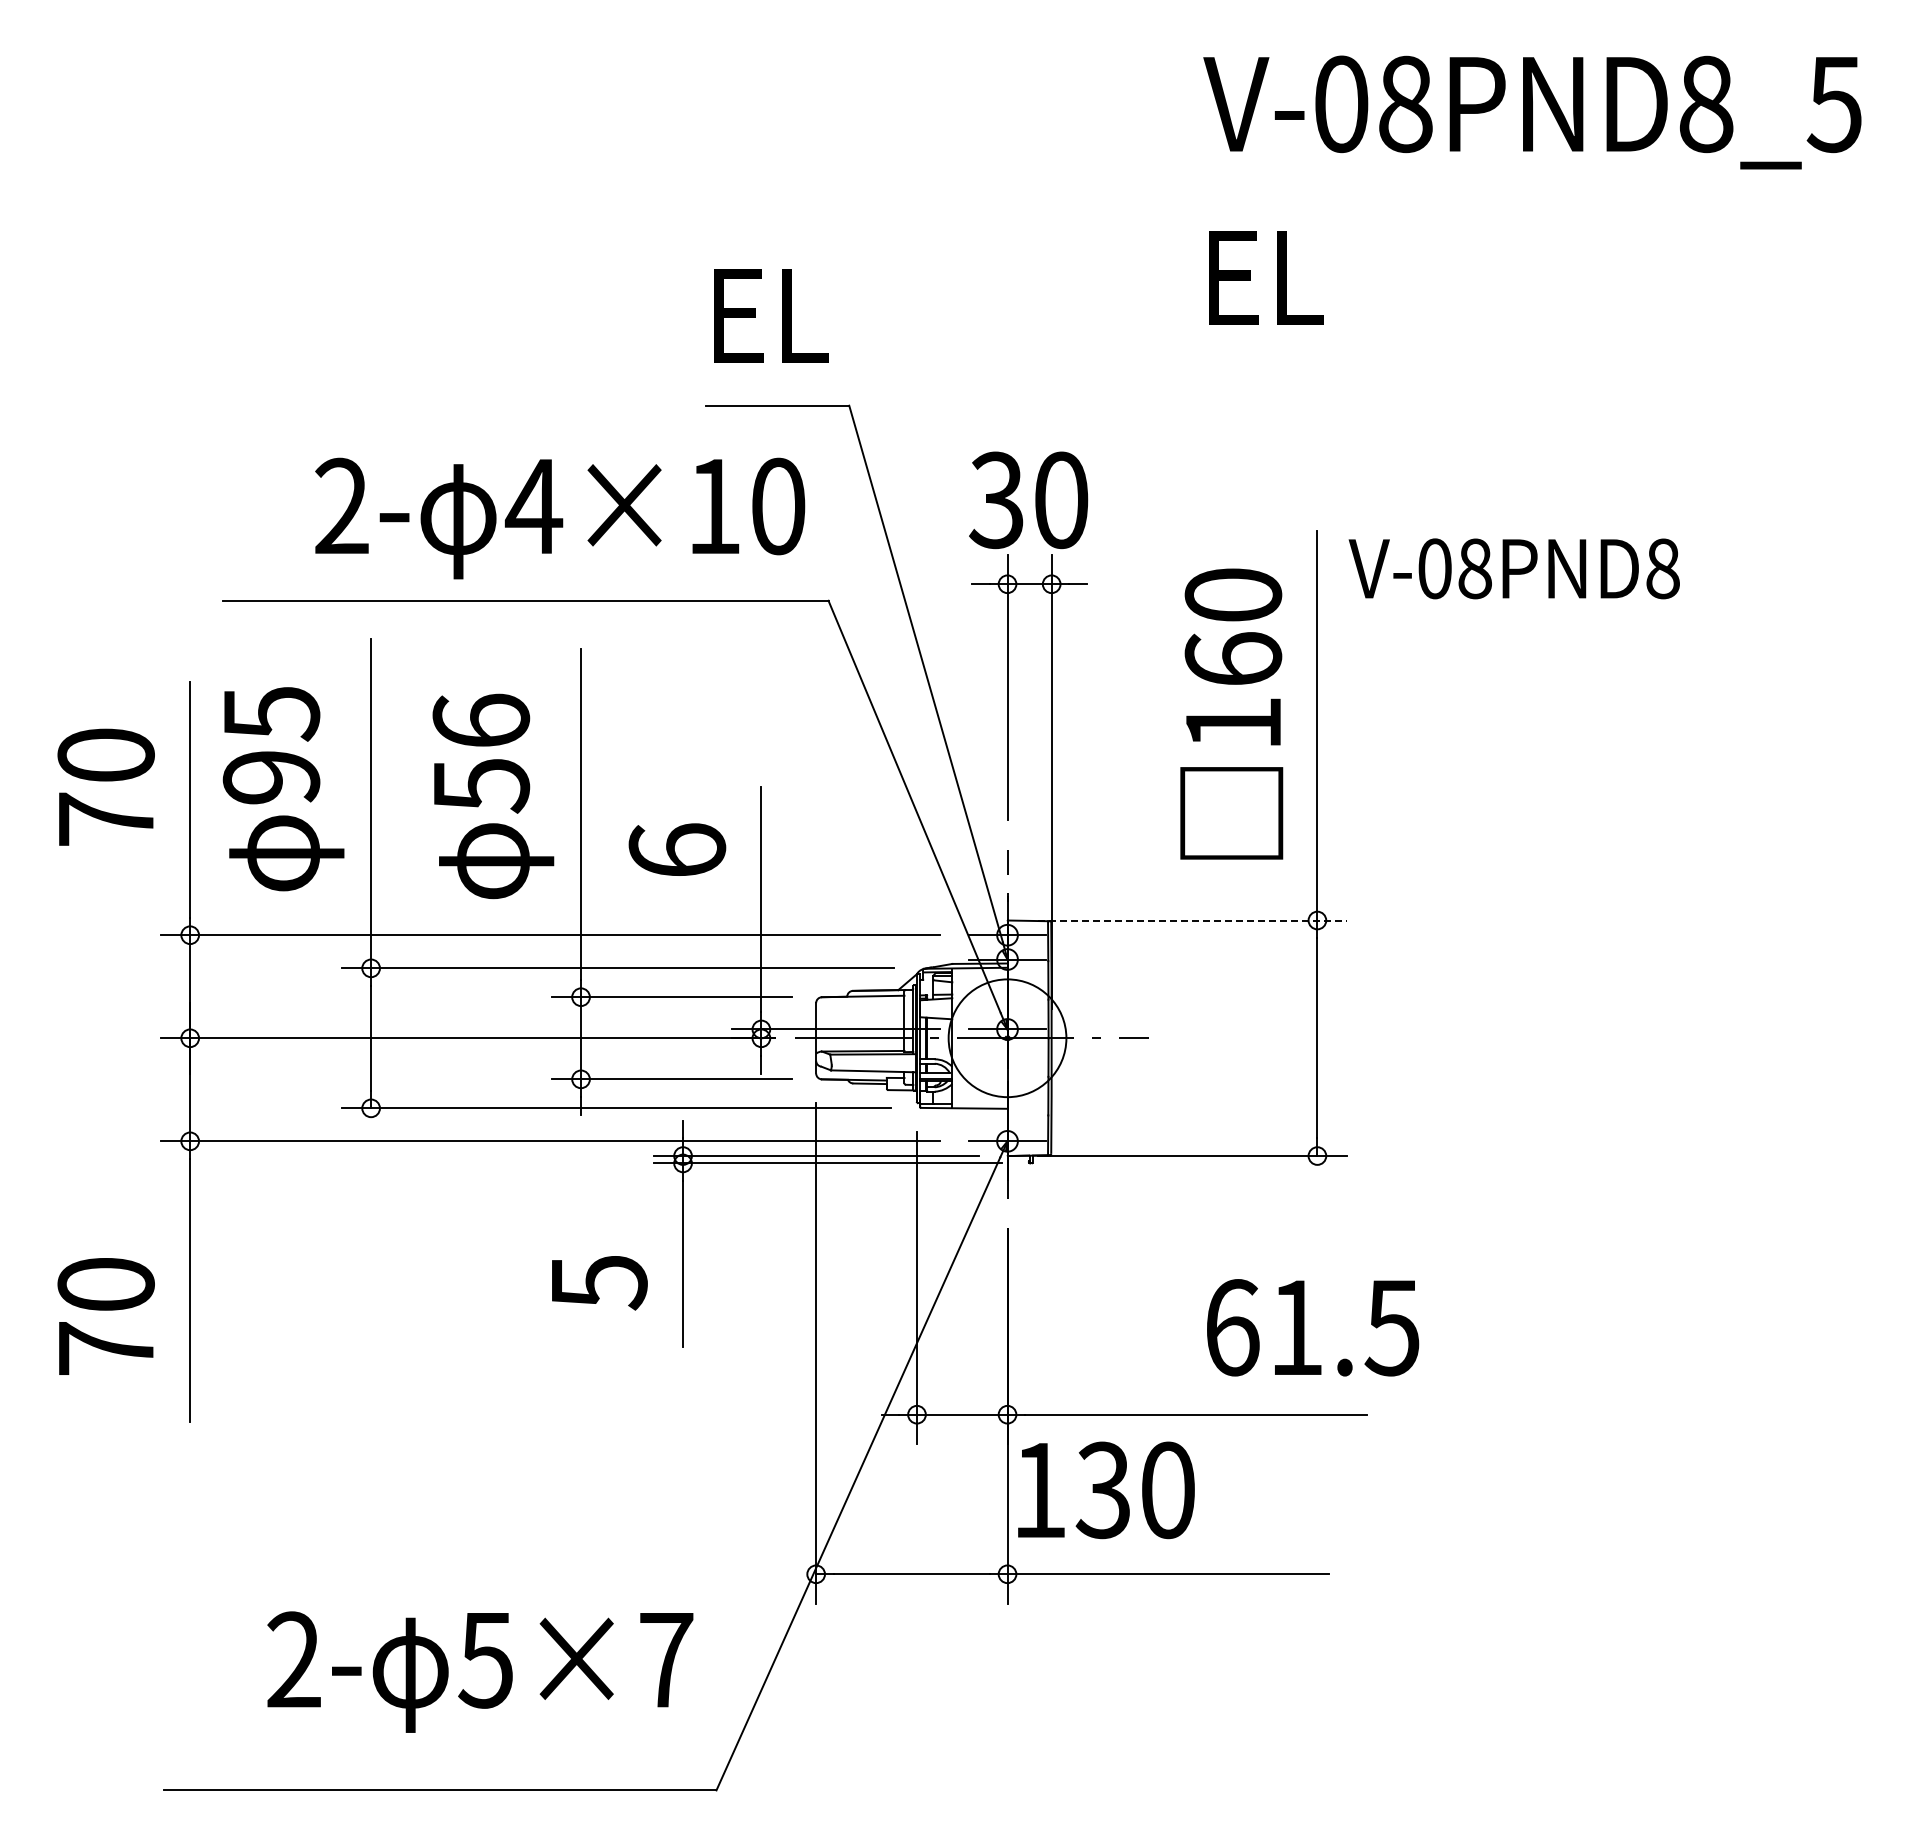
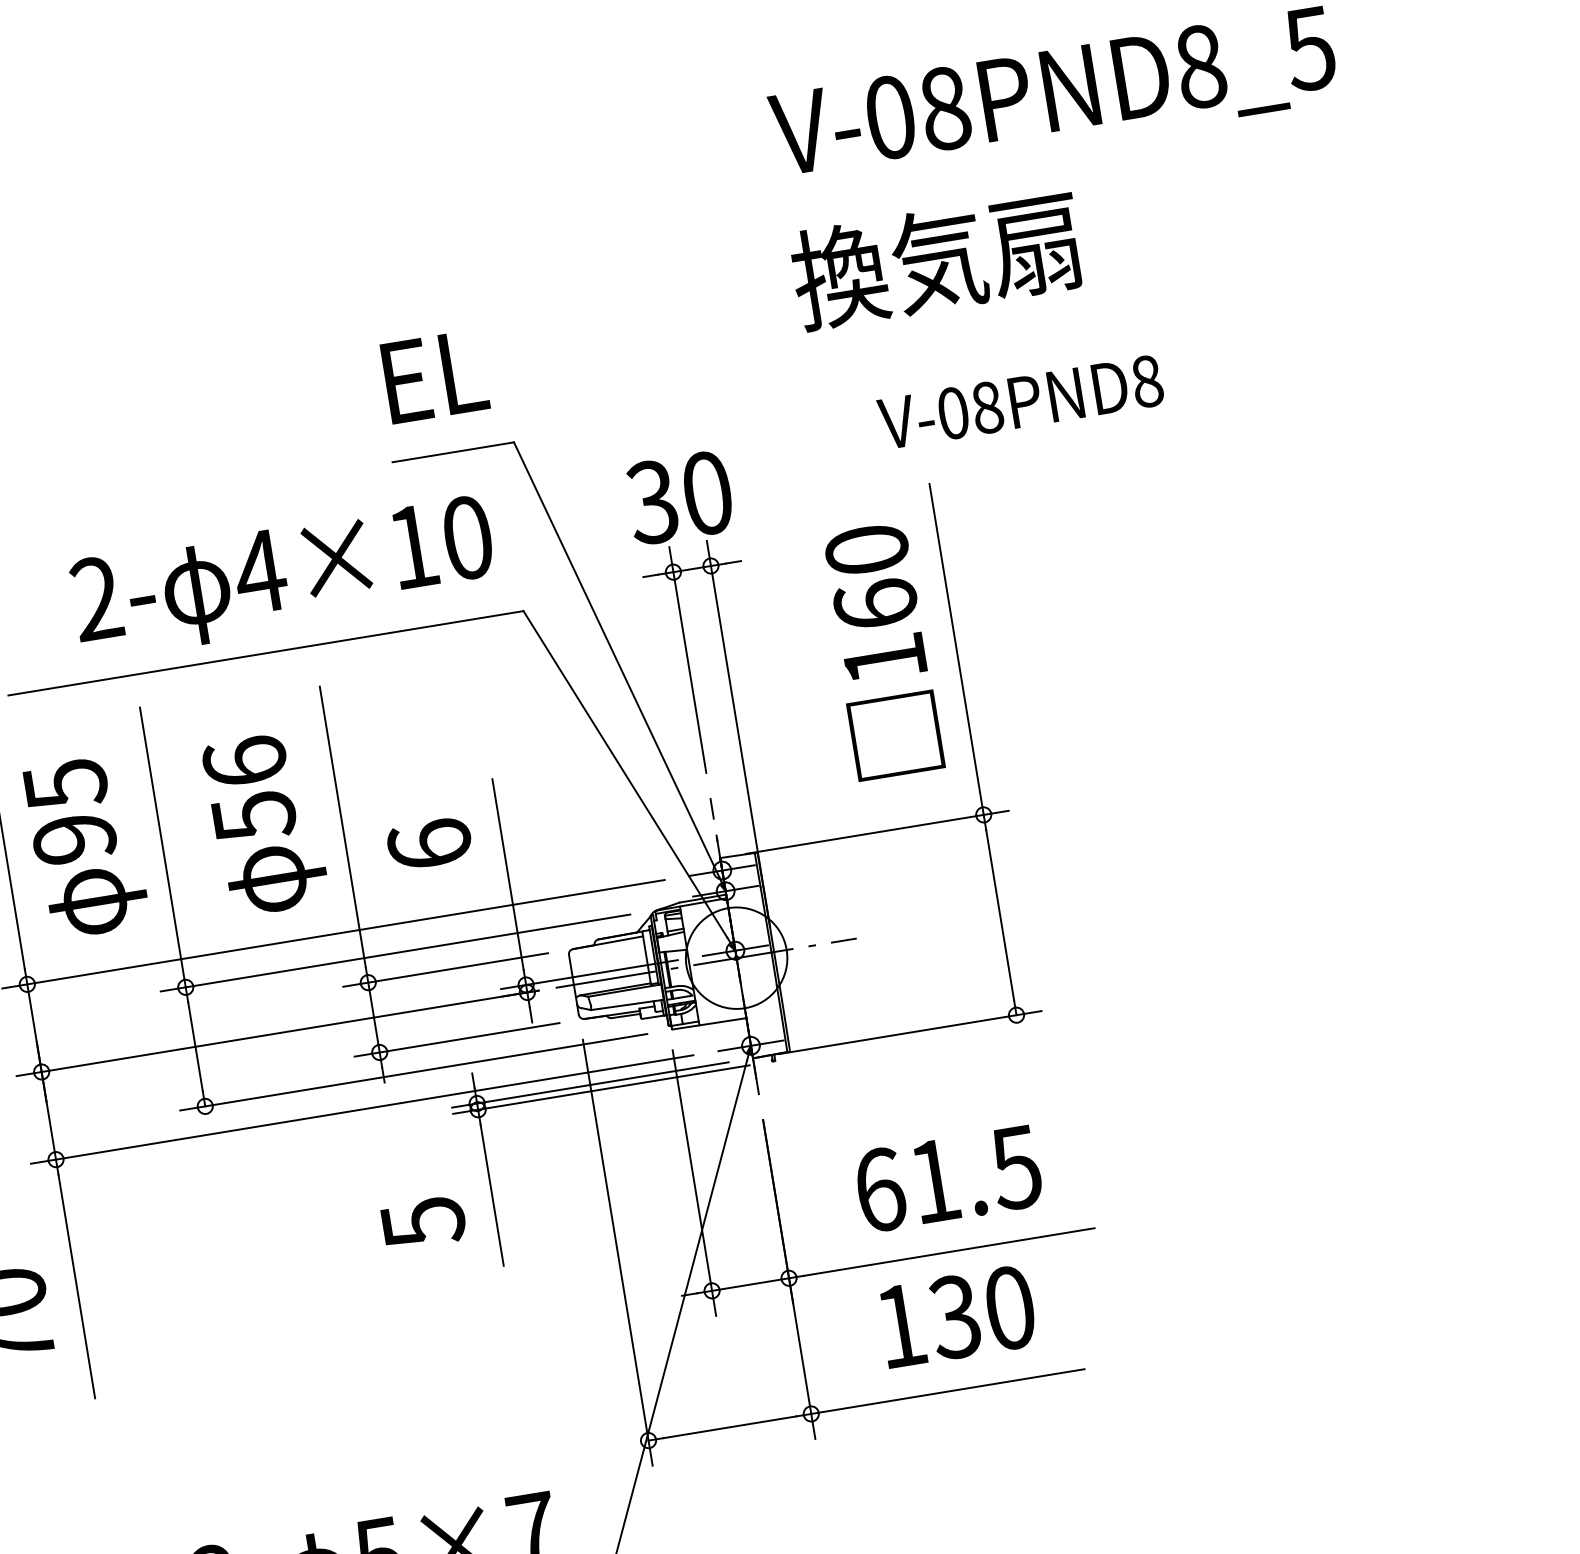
text: (1367, 276) -> (936, 260), EL -> 換気扇
text: (1513, 568) -> (1020, 402), moved
line: (1192, 920) -> (877, 832), dashed -> solid
text: (1313, 1327) -> (949, 1178), moved
text: (1106, 1490) -> (957, 1316), moved

